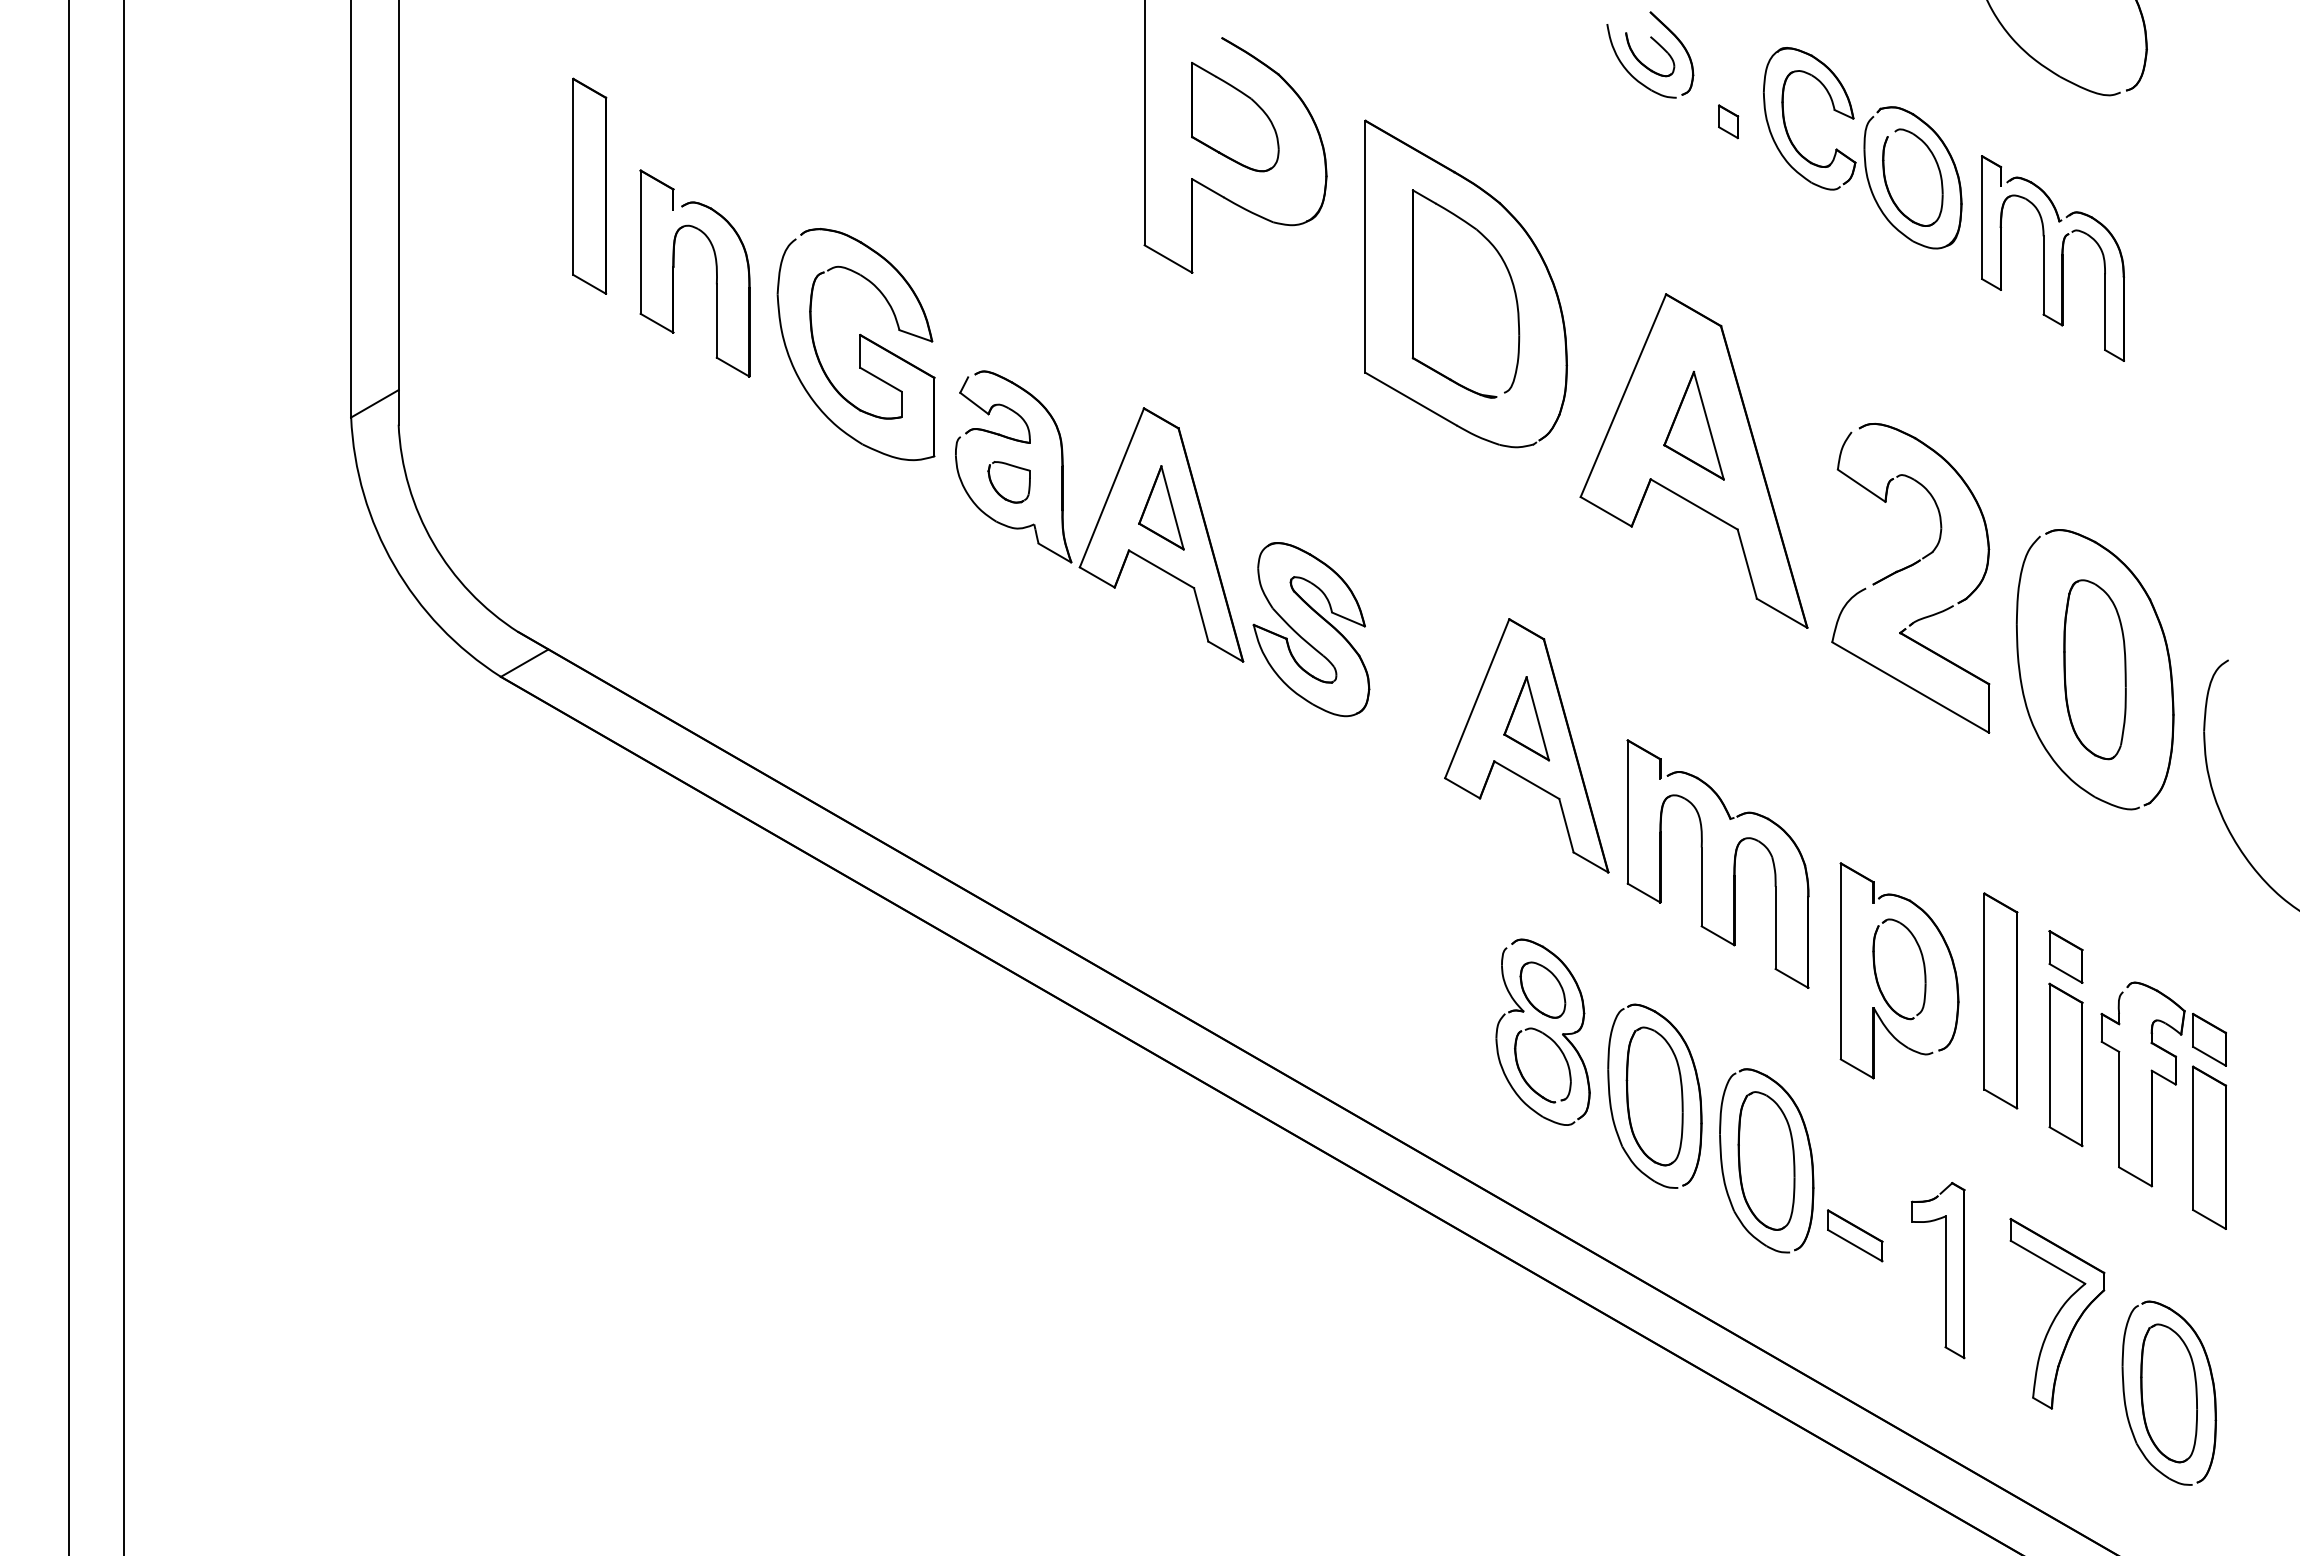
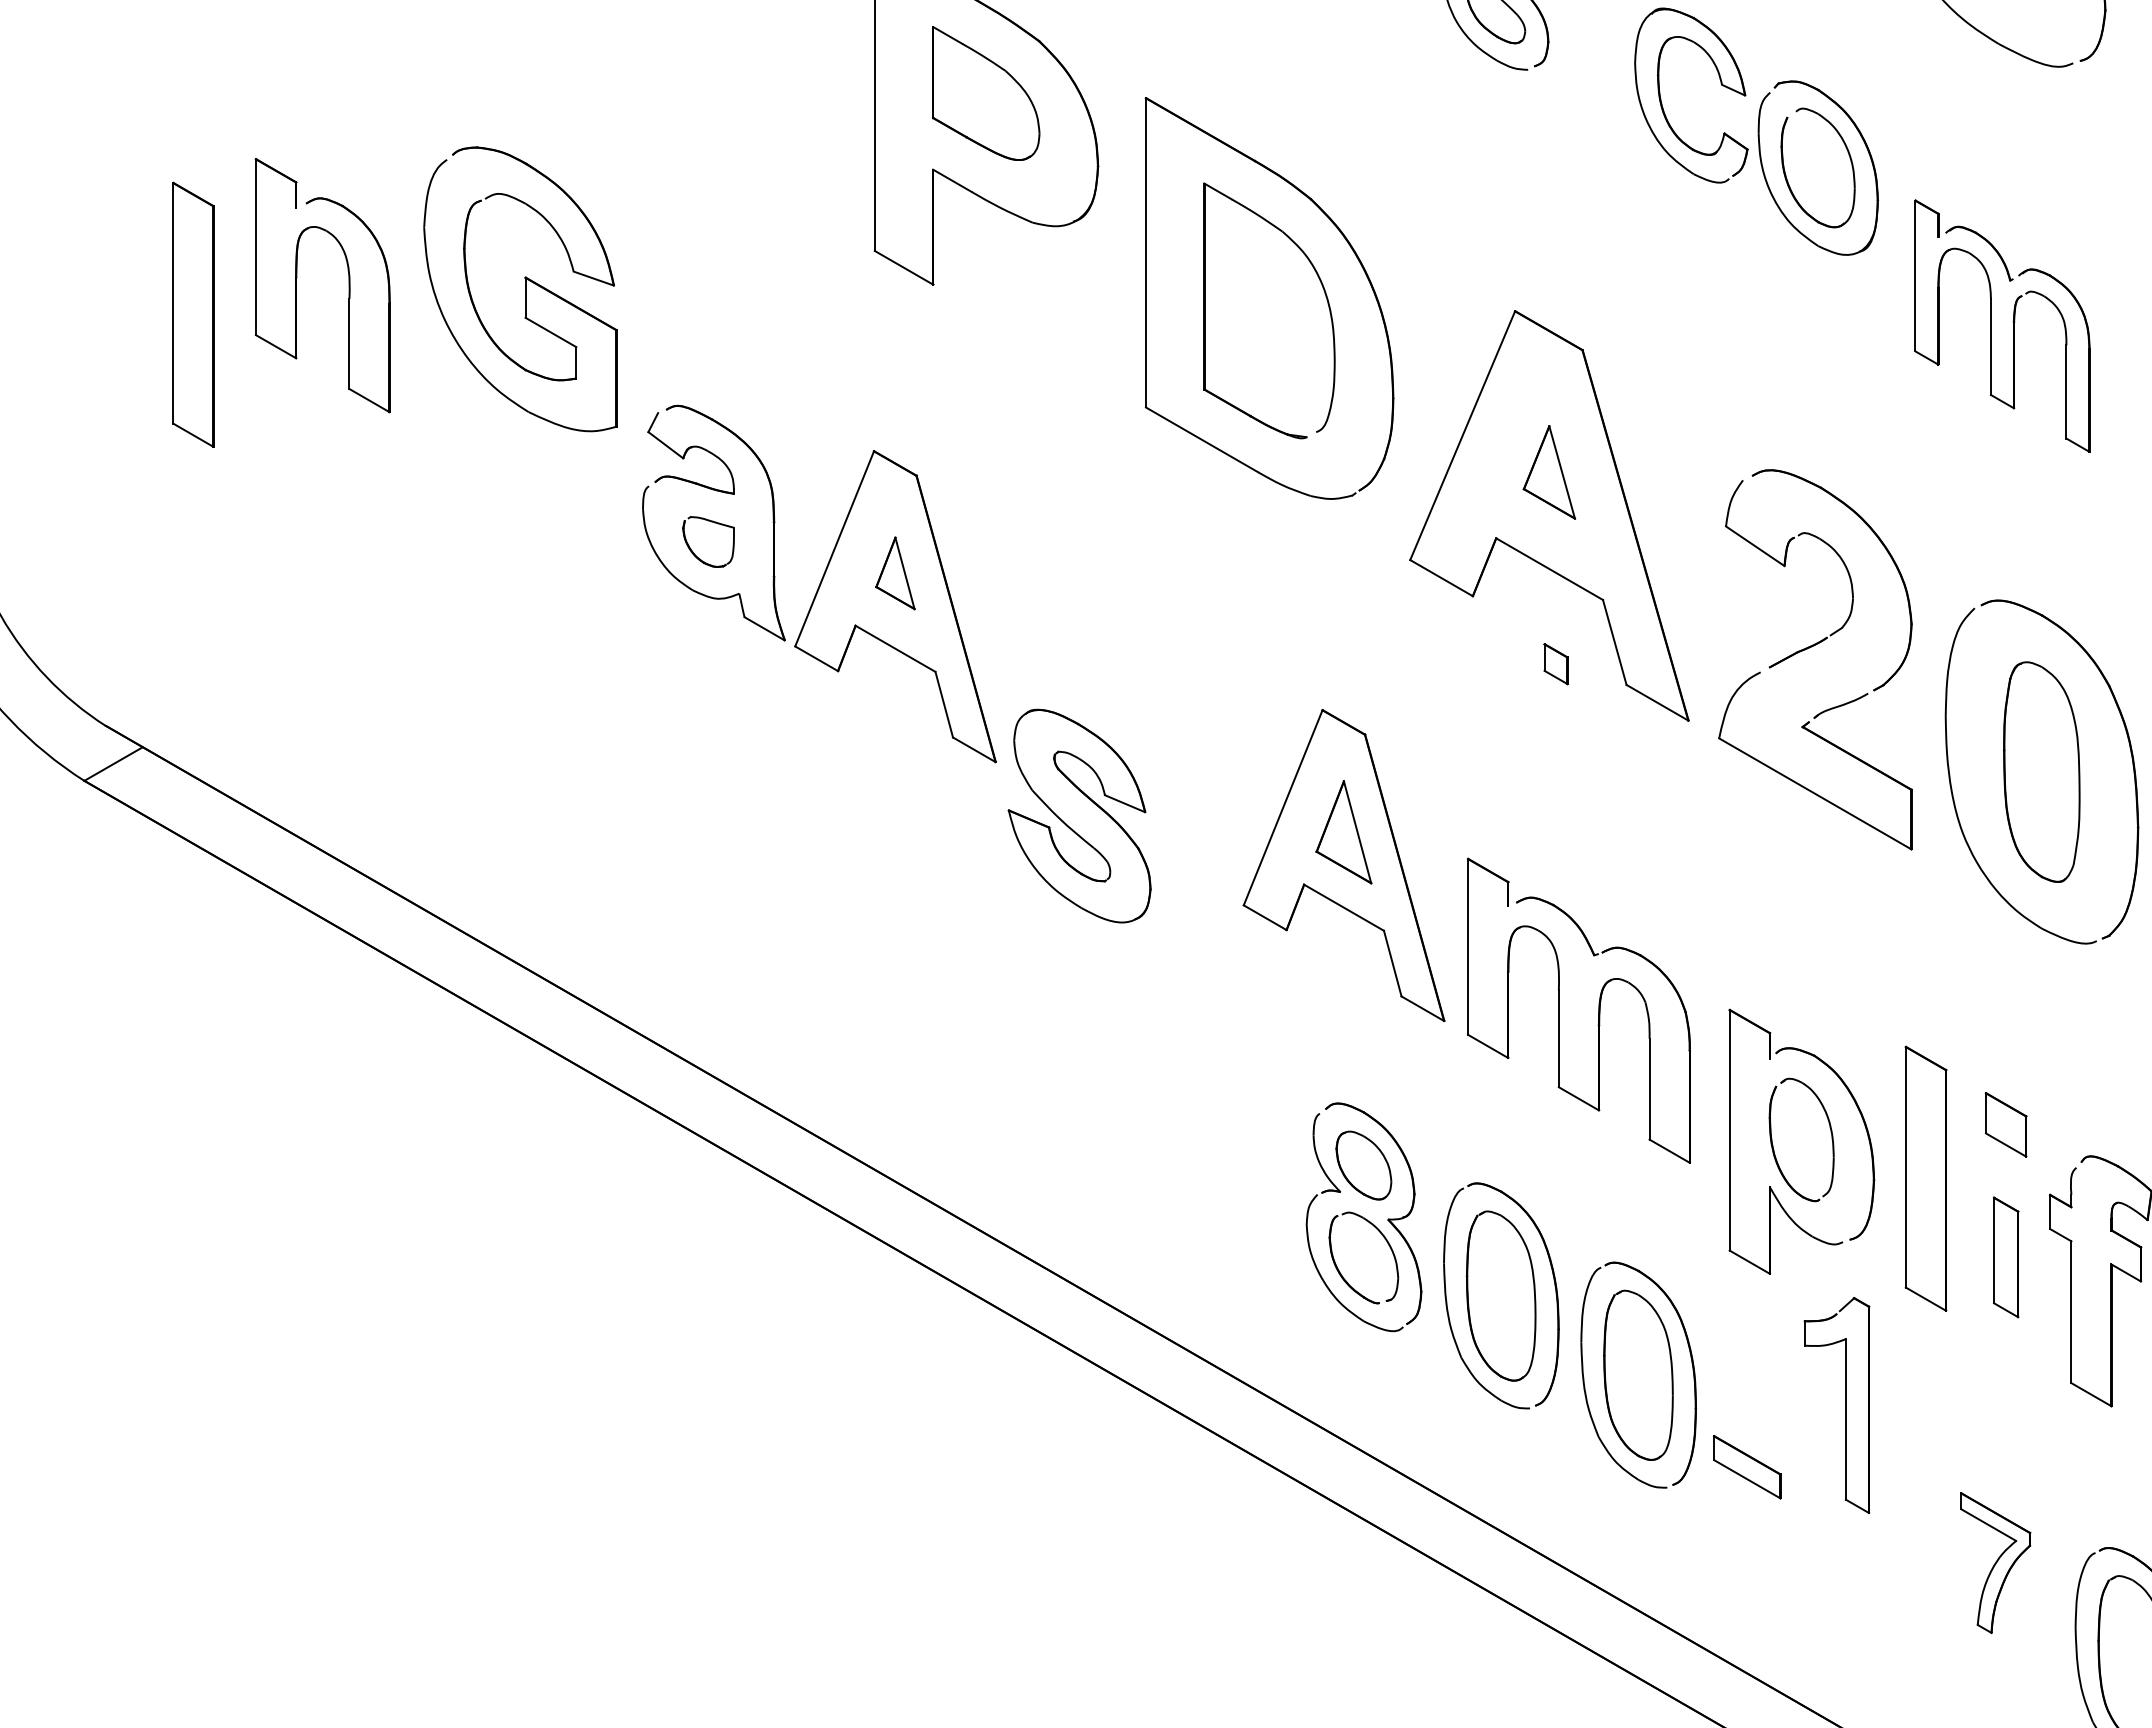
part: (1728, 121) -> (1556, 663), moved
part: (589, 185) -> (193, 313), moved
part: (2044, 258) -> (1992, 326), moved
part: (855, 344) -> (519, 289), moved
part: (1693, 425) -> (1548, 472), size x0.7
part: (1161, 507) -> (895, 572), size x0.7
part: (1311, 629) -> (1079, 816), moved
part: (2065, 1064) -> (2005, 1256), size x0.6
part: (1945, 1270) -> (1845, 1405), moved
part: (2057, 1313) -> (1995, 1562), size x0.6

